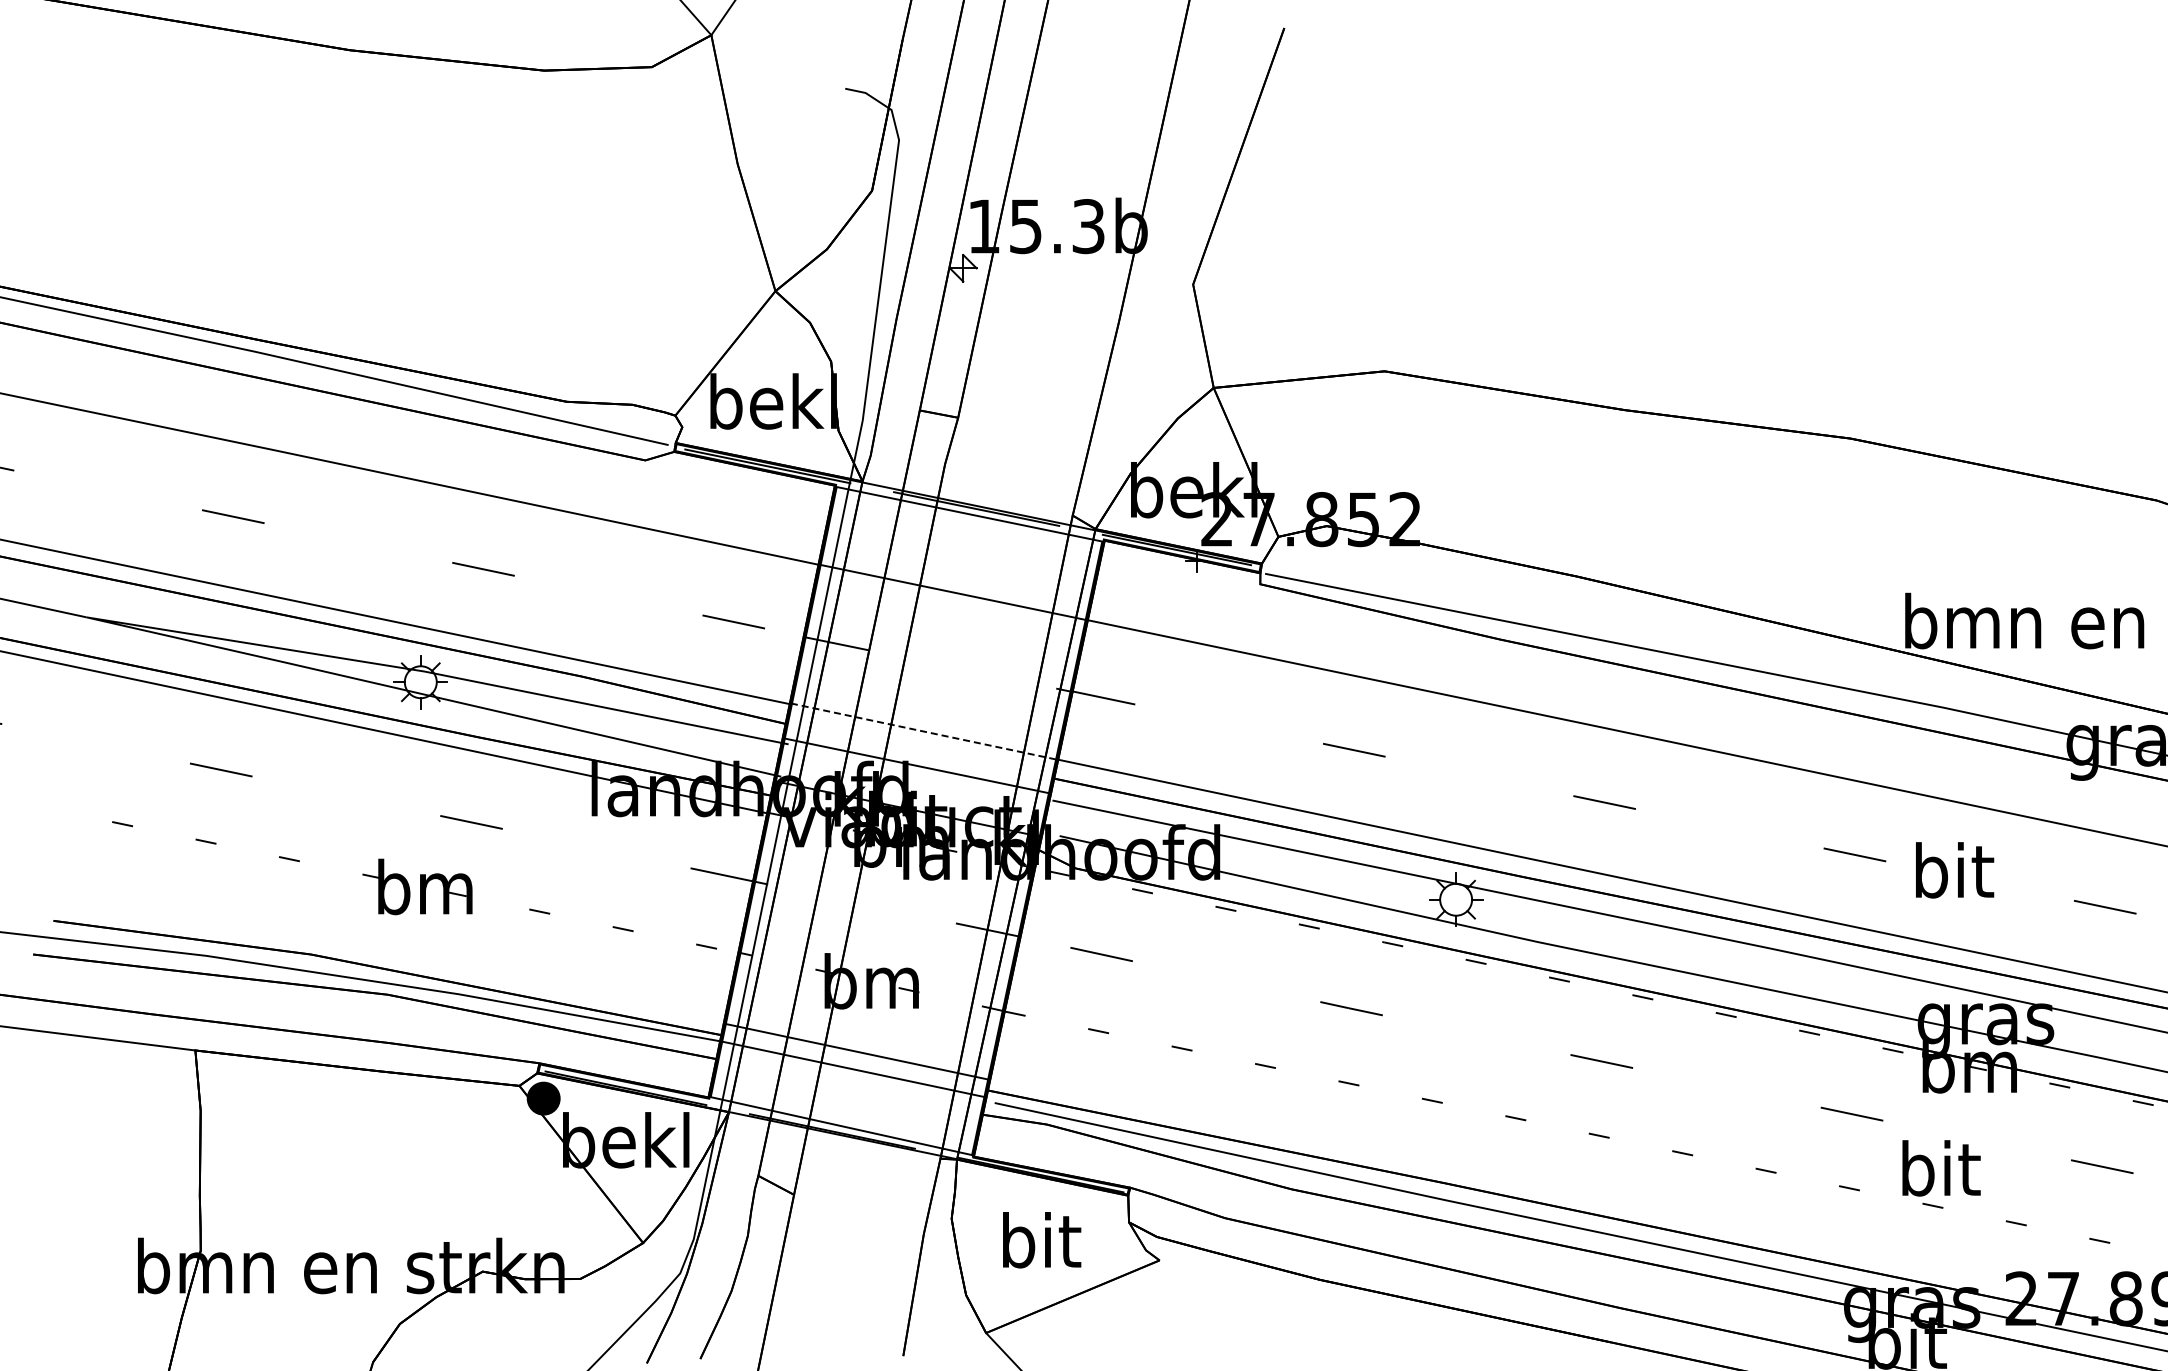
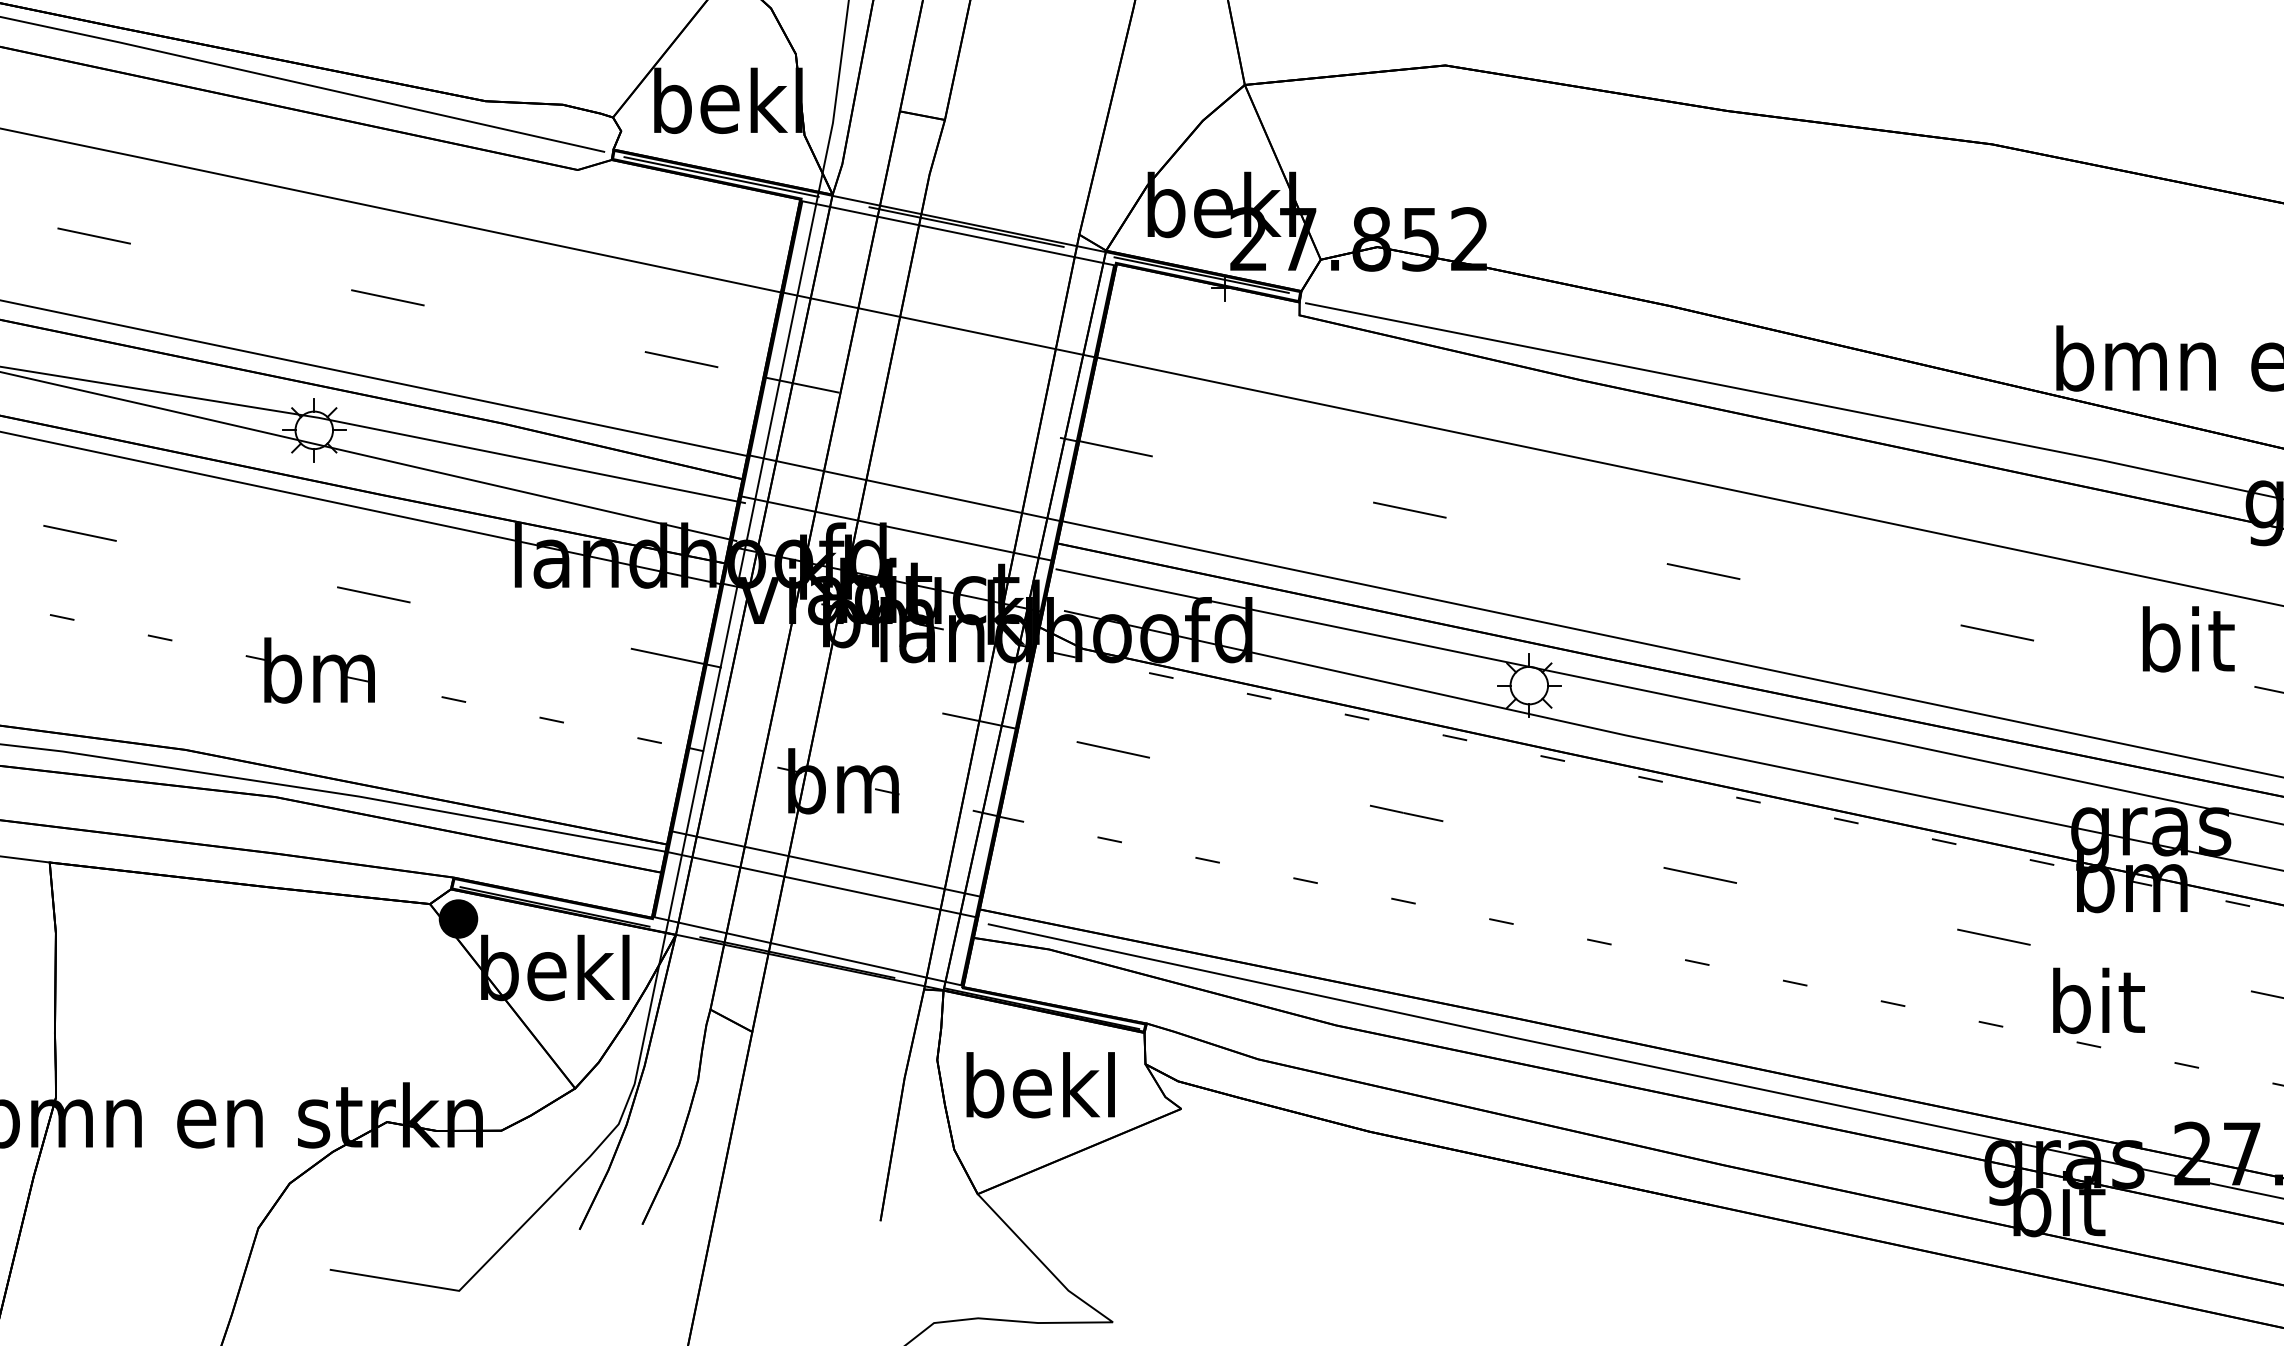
line: (924, 731) -> (905, 488), dashed -> solid
text: (1955, 870) -> (2189, 639), moved
text: (1039, 1240) -> (1040, 1085), bit -> bekl

